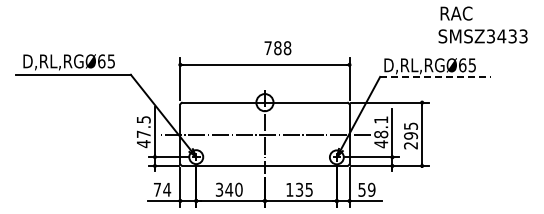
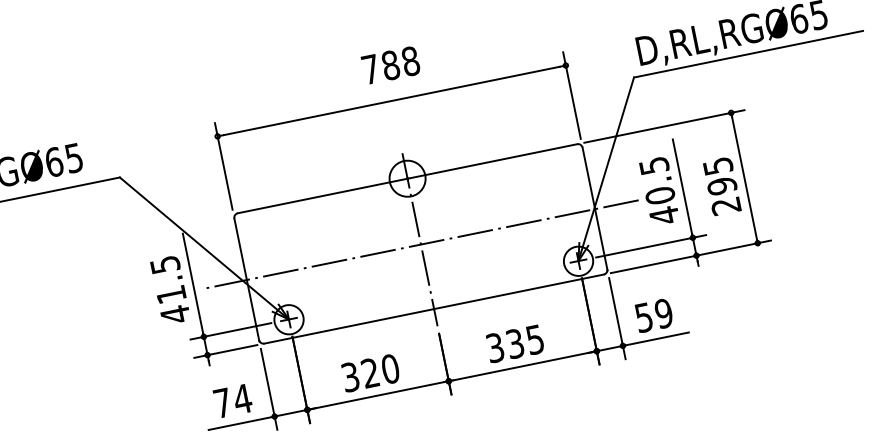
text: (277, 48) -> (390, 66), moved
line: (435, 76) -> (747, 53), dashed -> solid
text: (381, 127) -> (657, 181), 48.1 -> 40.5
text: (143, 133) -> (170, 293), 47.5 -> 41.5
text: (229, 189) -> (370, 372), 340 -> 320
text: (289, 189) -> (494, 347), 135 -> 335

